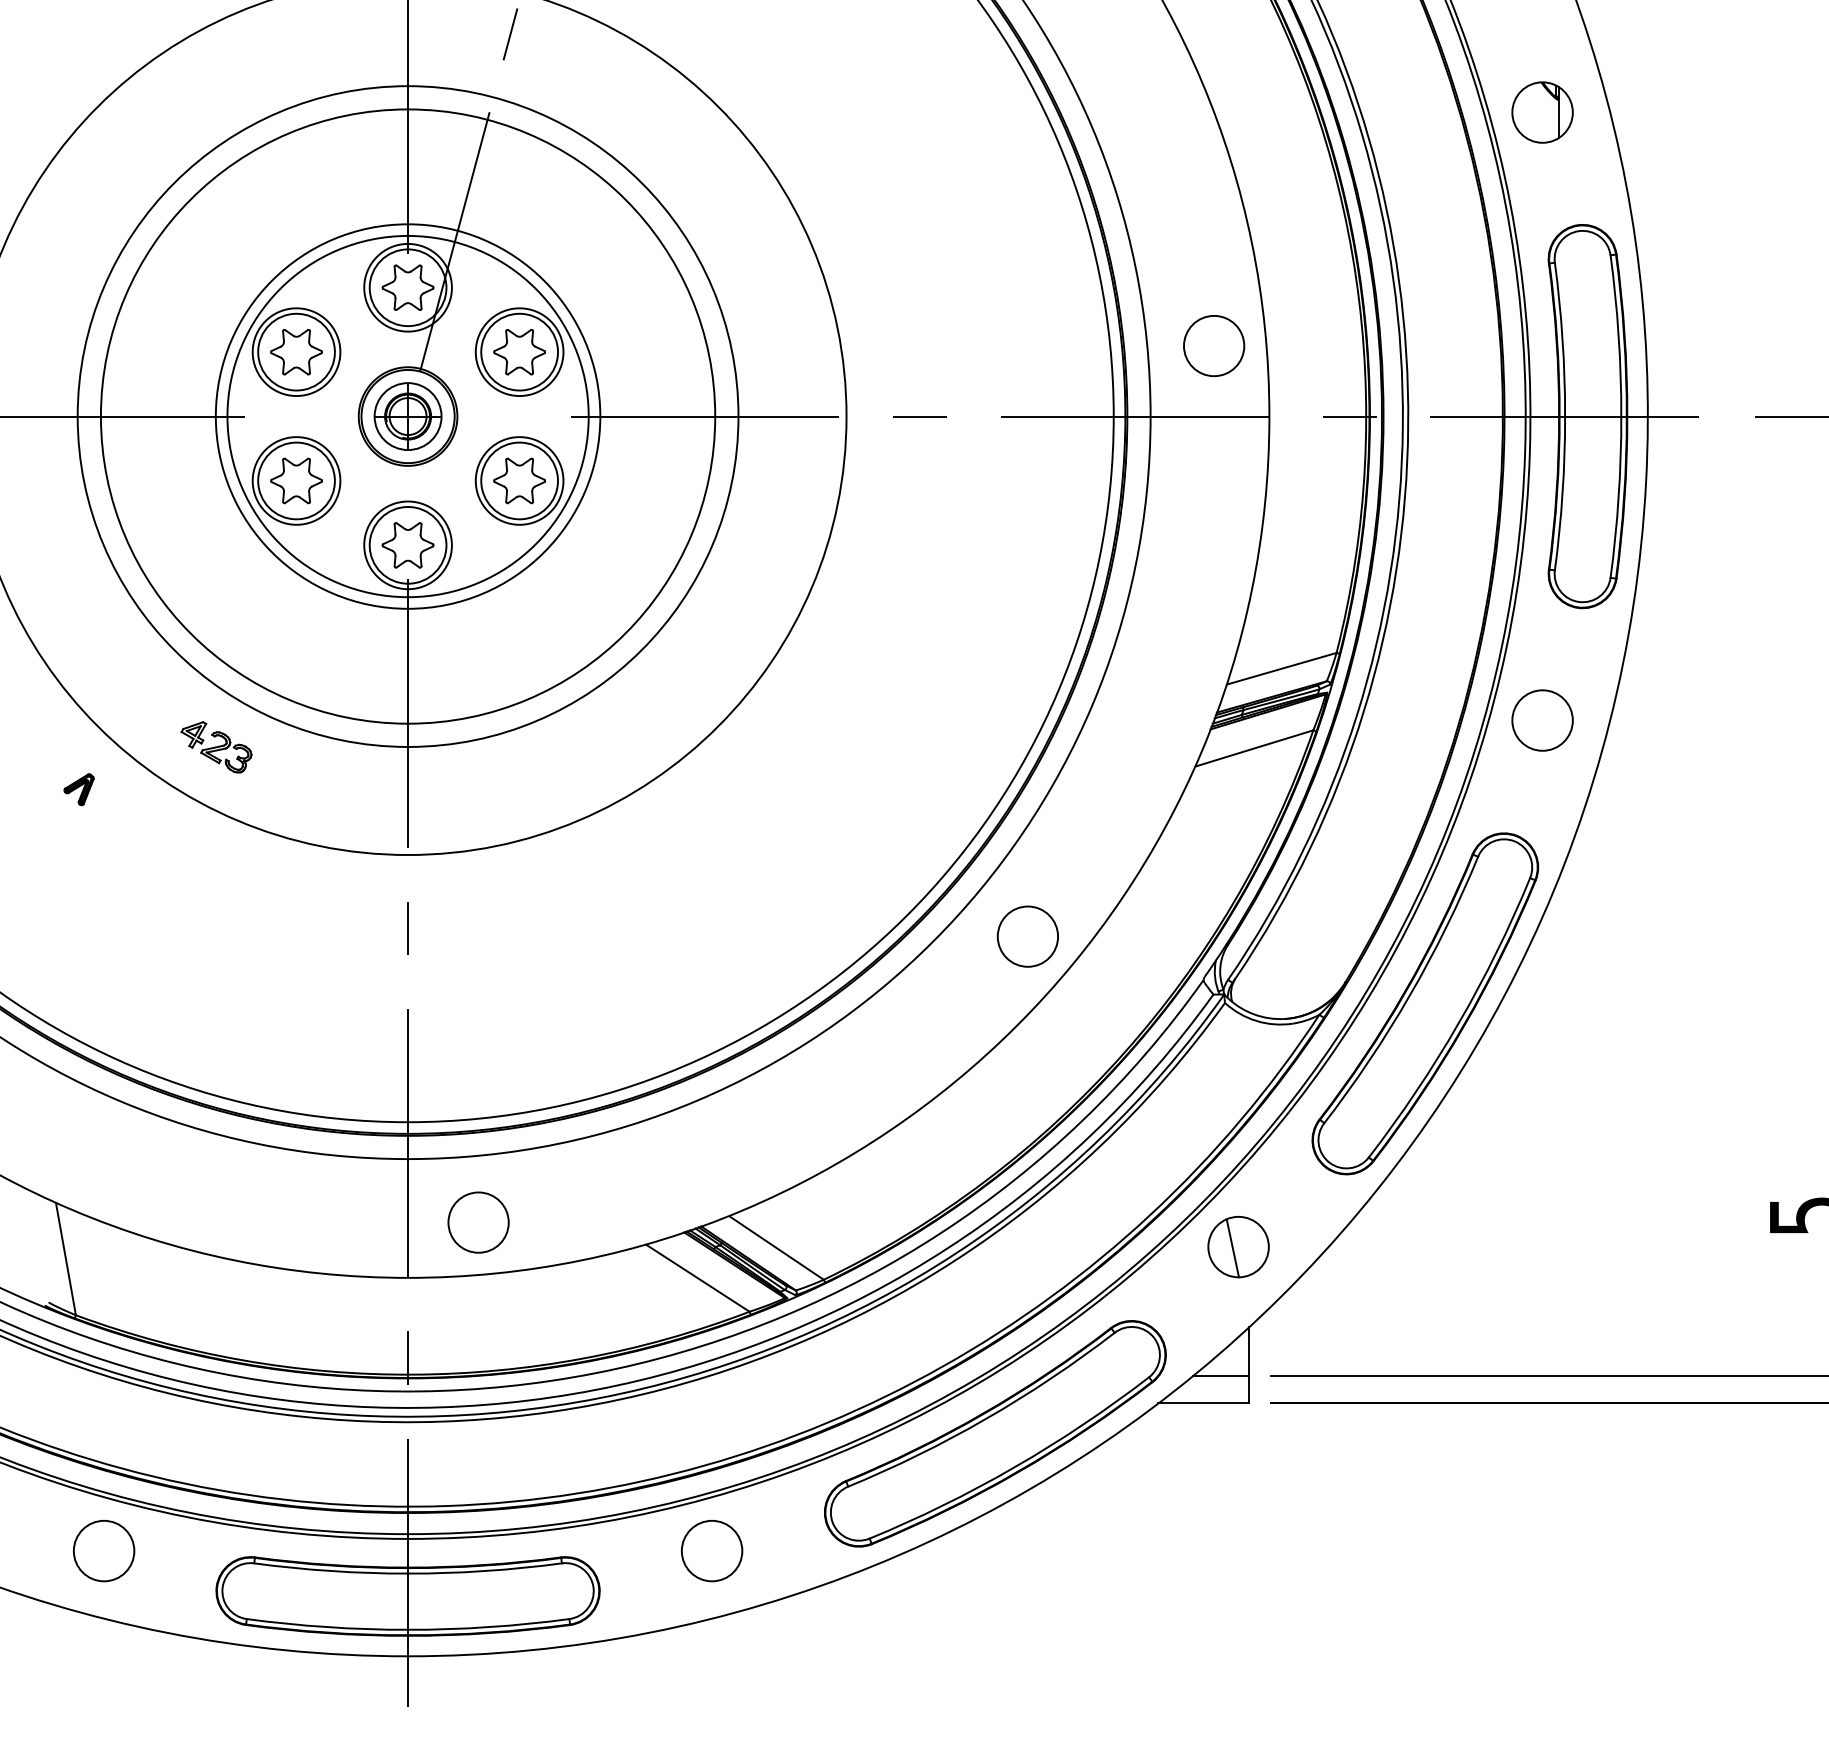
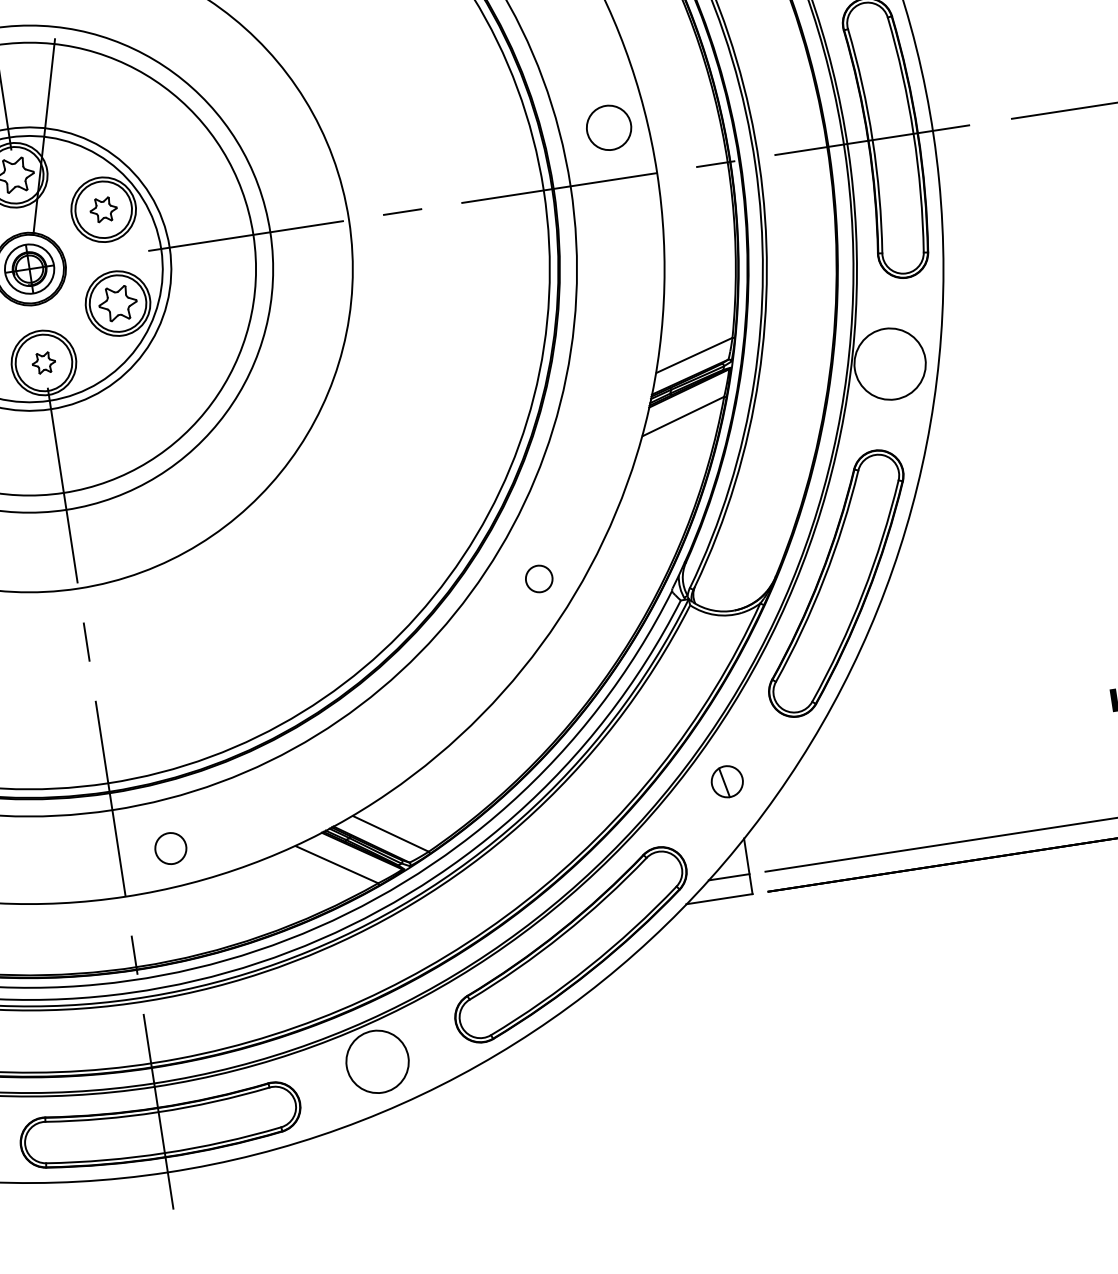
part: (519, 352) -> (103, 210), size x0.7
part: (407, 545) -> (43, 363), size x0.6
circle: (1542, 720) -> (890, 364), size x1.6
circle: (1027, 936) -> (538, 578), size x0.6
circle: (478, 1222) -> (170, 848), size x0.7
part: (1238, 1247) -> (727, 781), size x0.7
circle: (711, 1550) -> (377, 1061), size x1.4

